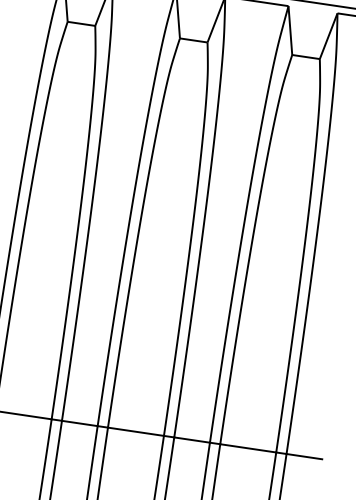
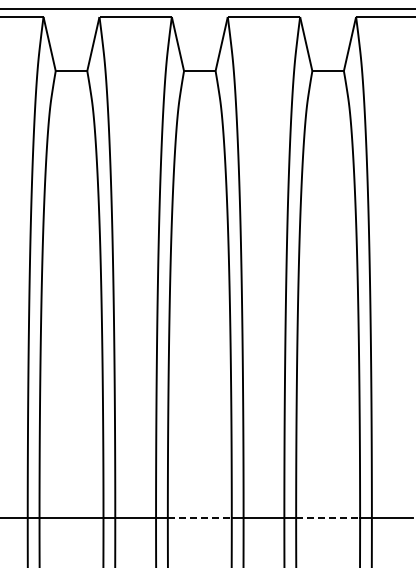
line: (135, 431) -> (199, 518), solid -> dashed
line: (248, 448) -> (328, 518), solid -> dashed

